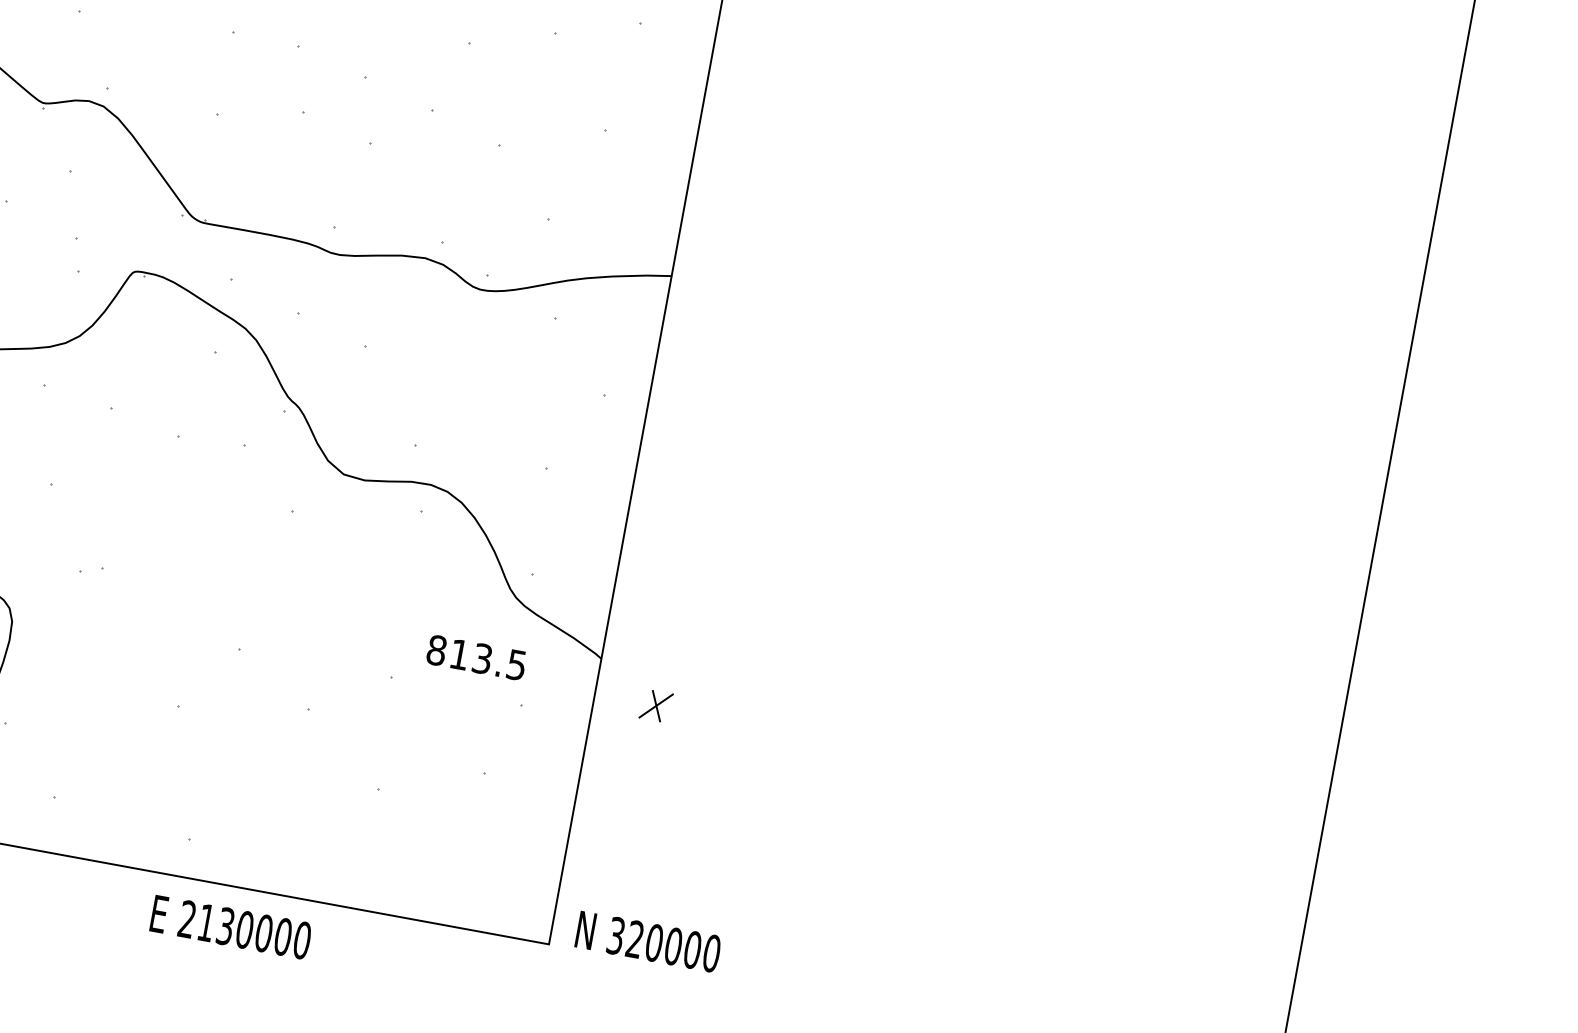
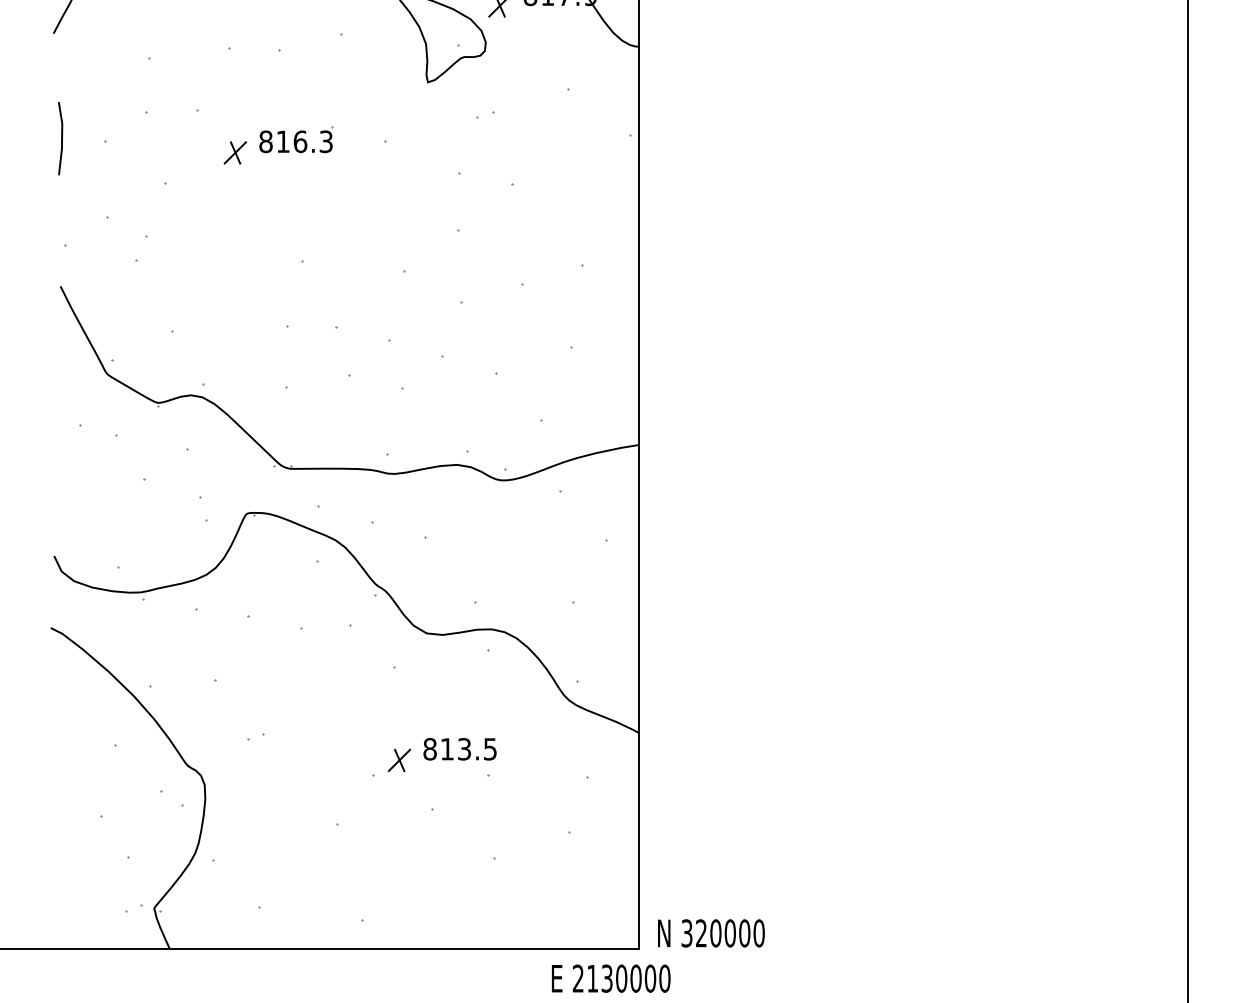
text: (475, 657) -> (459, 749), moved
part: (656, 704) -> (399, 759), moved
text: (231, 927) -> (611, 978), moved

